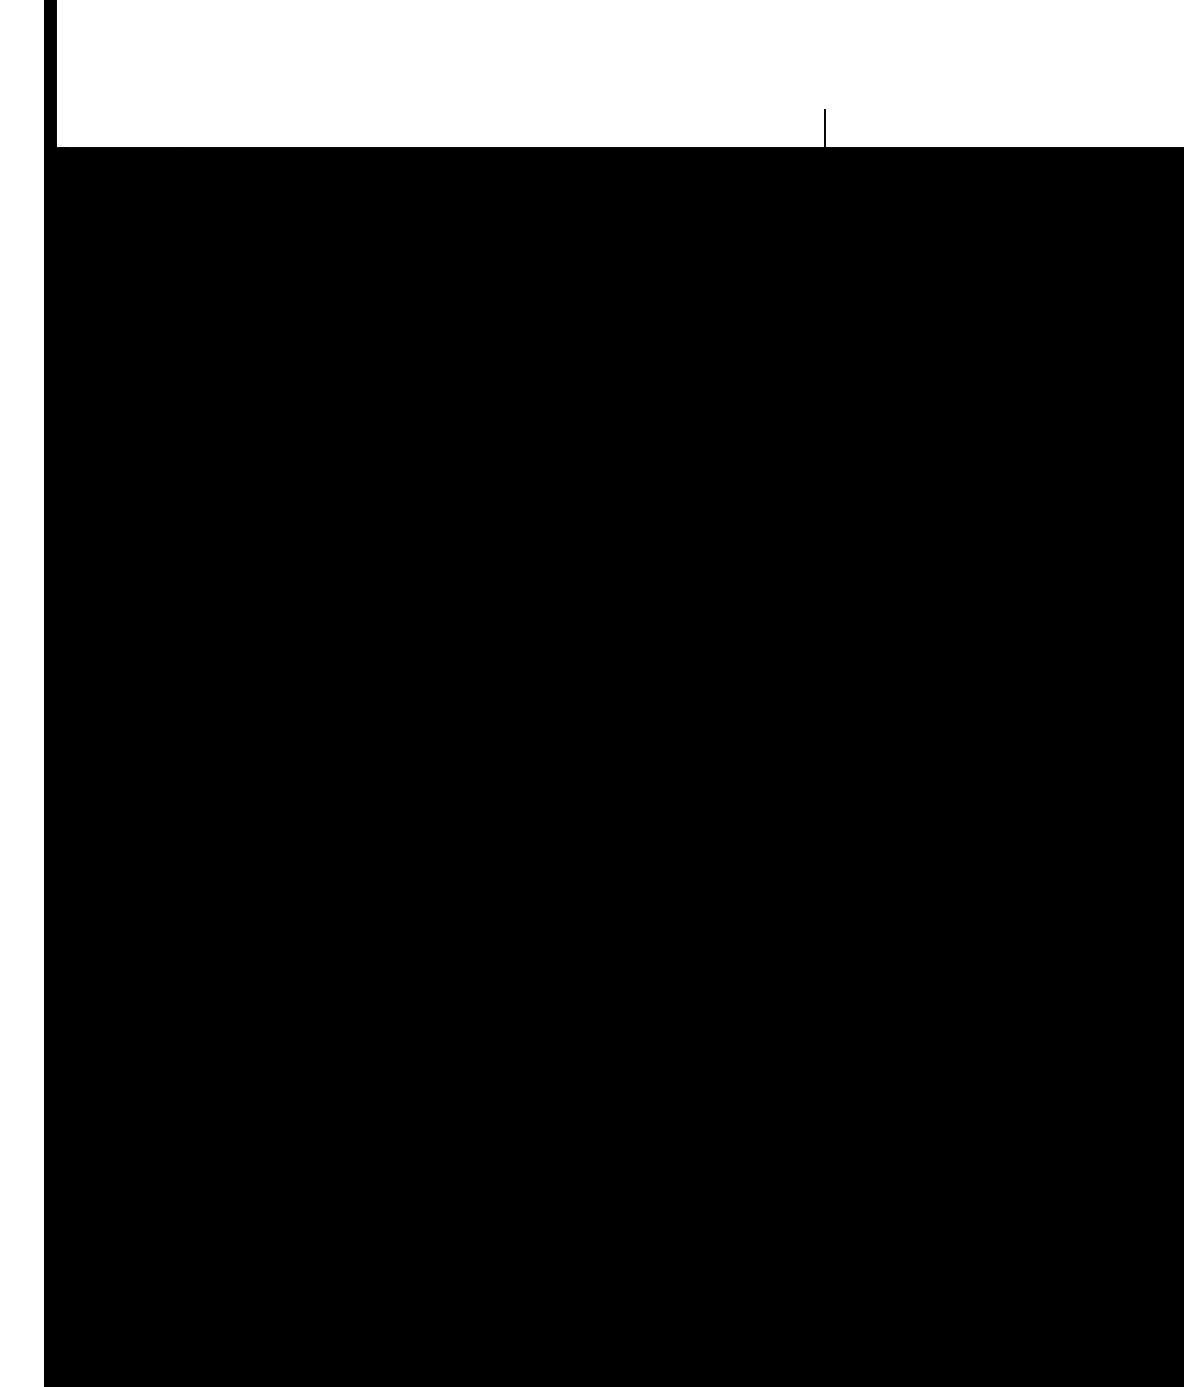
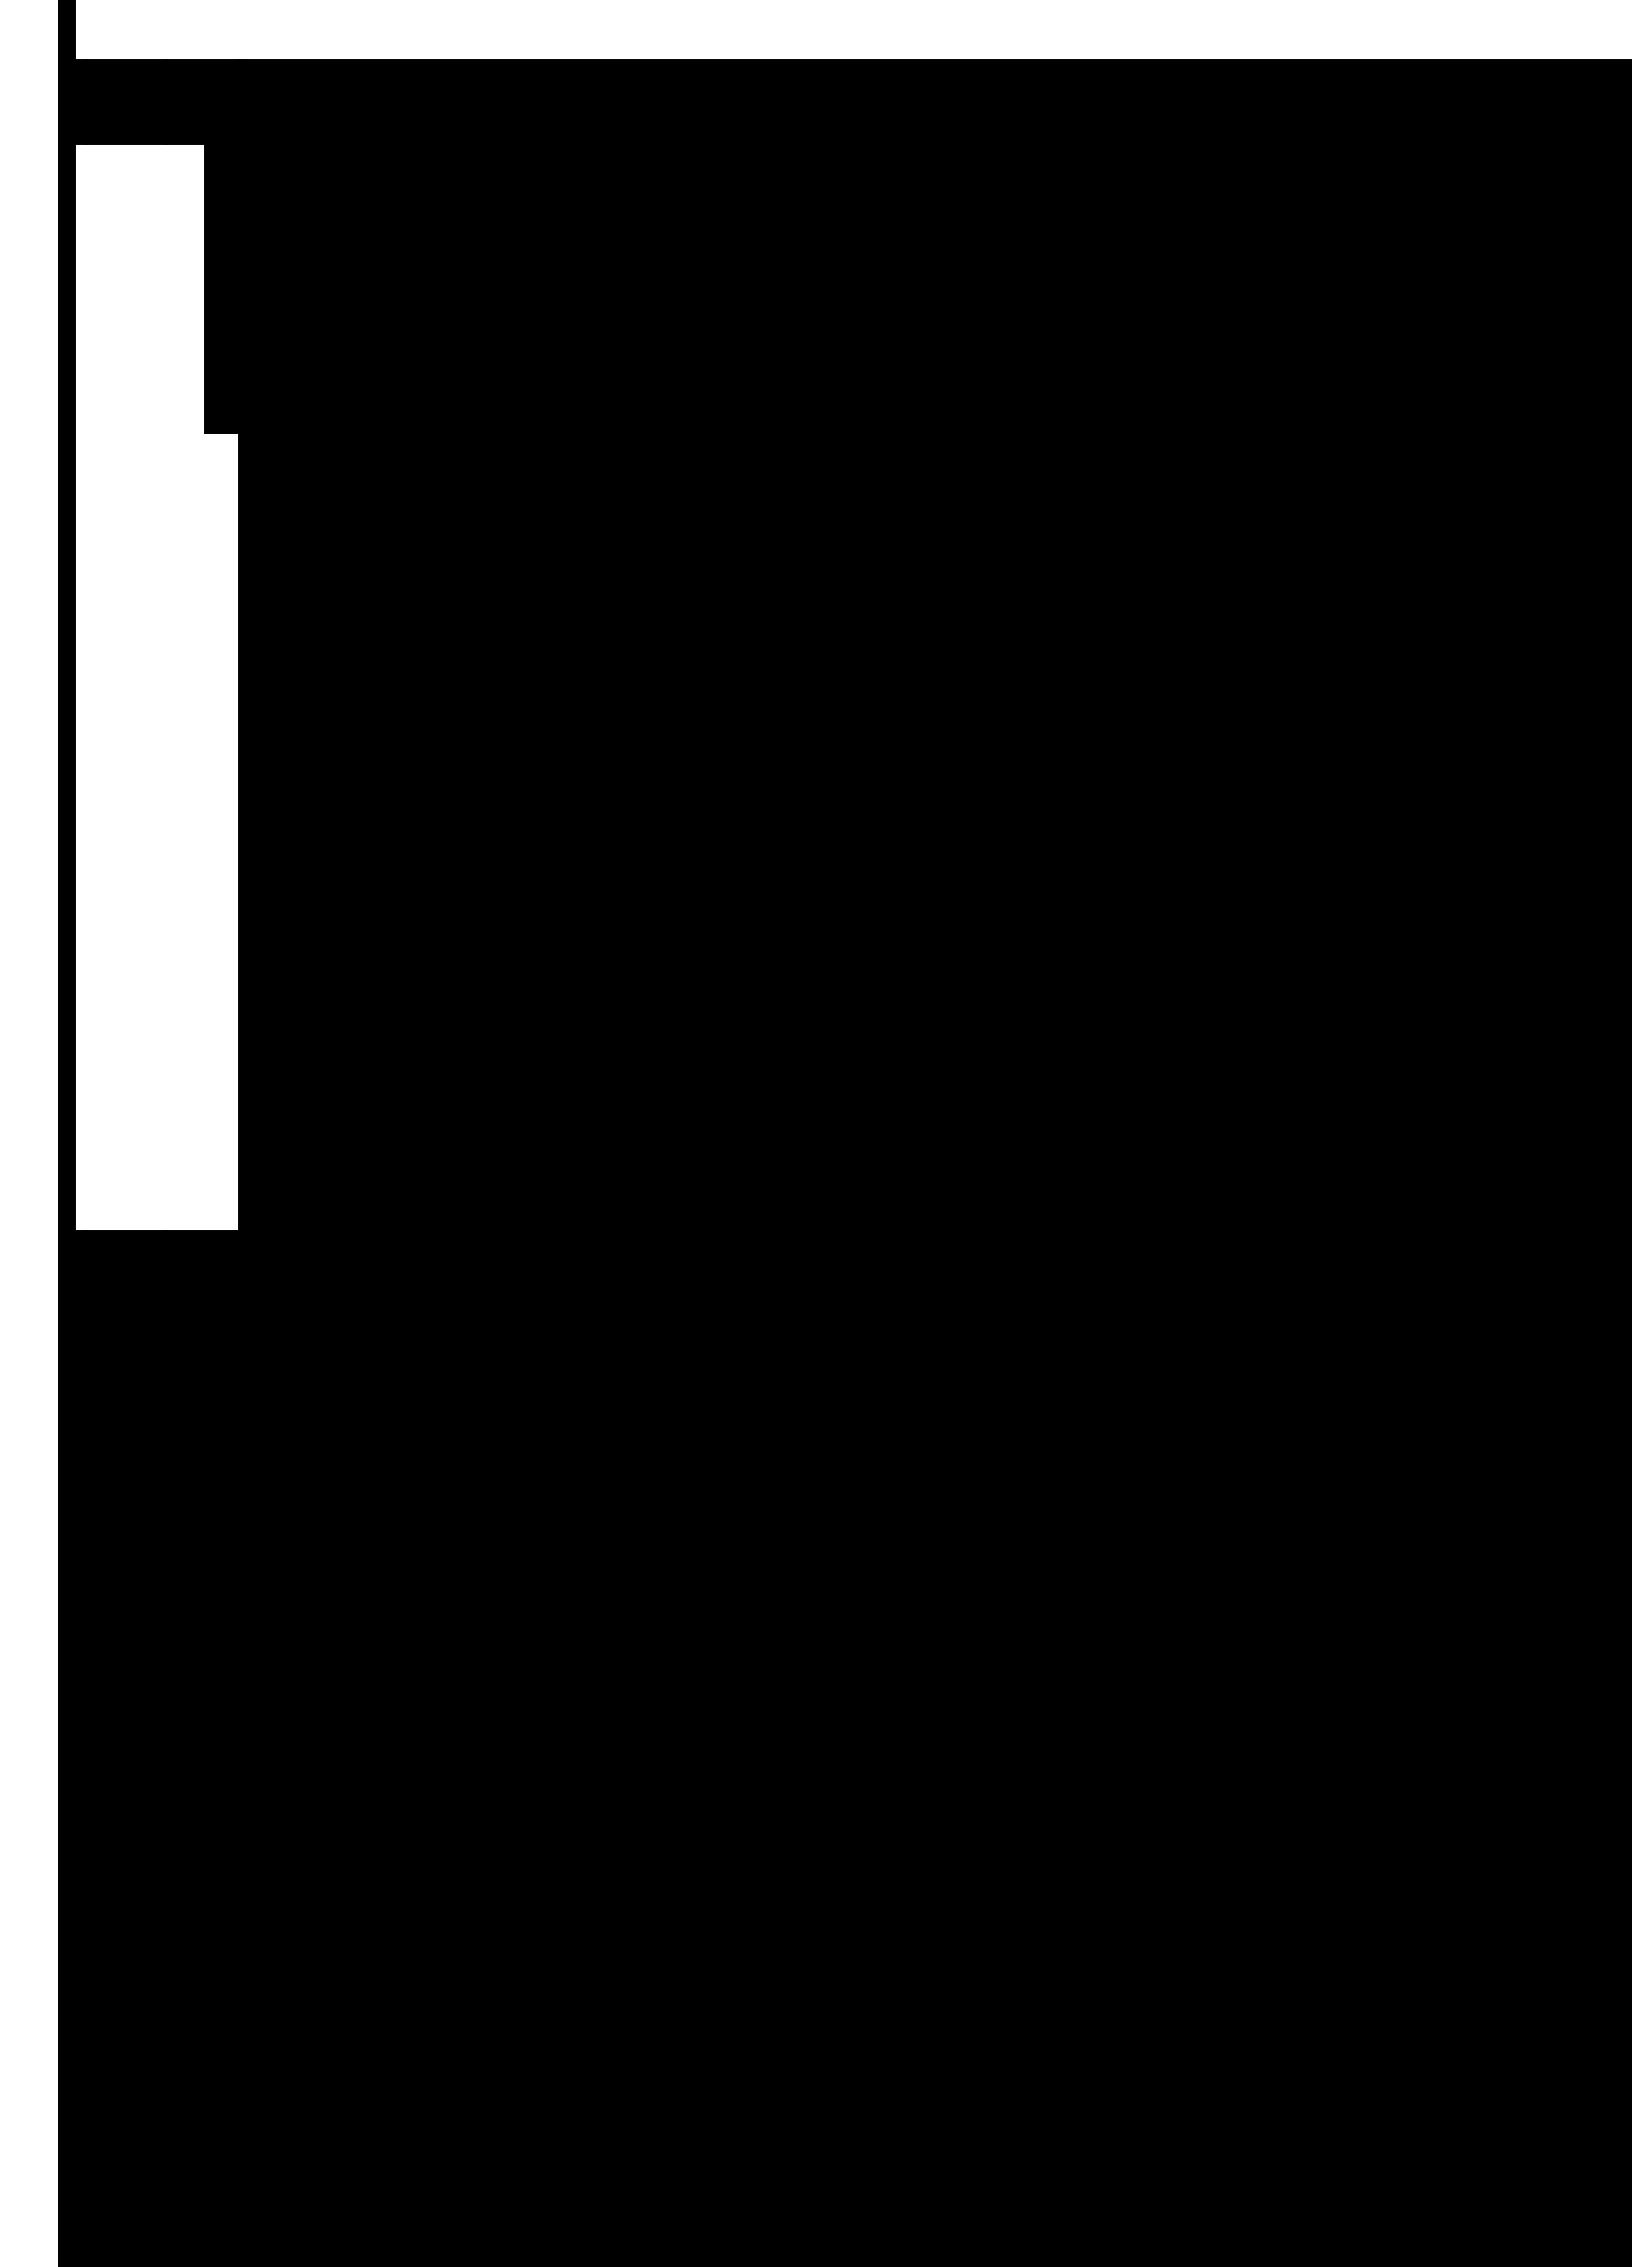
line: (824, 128) -> (1101, 33), removed
fill: (117, 618) -> (156, 687), removed

